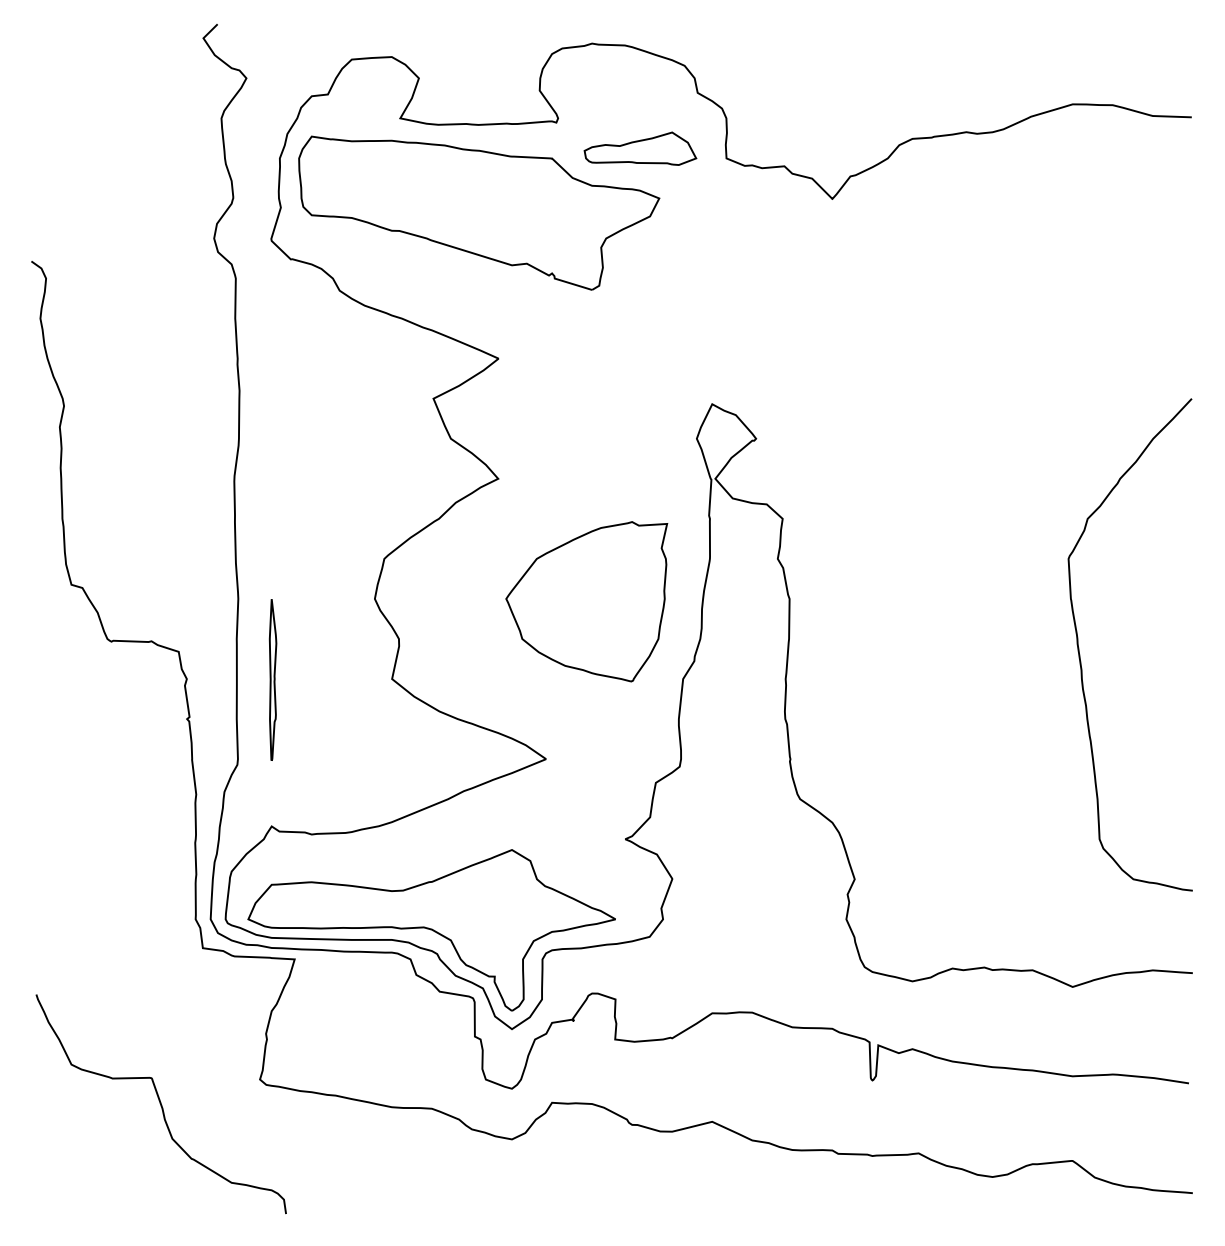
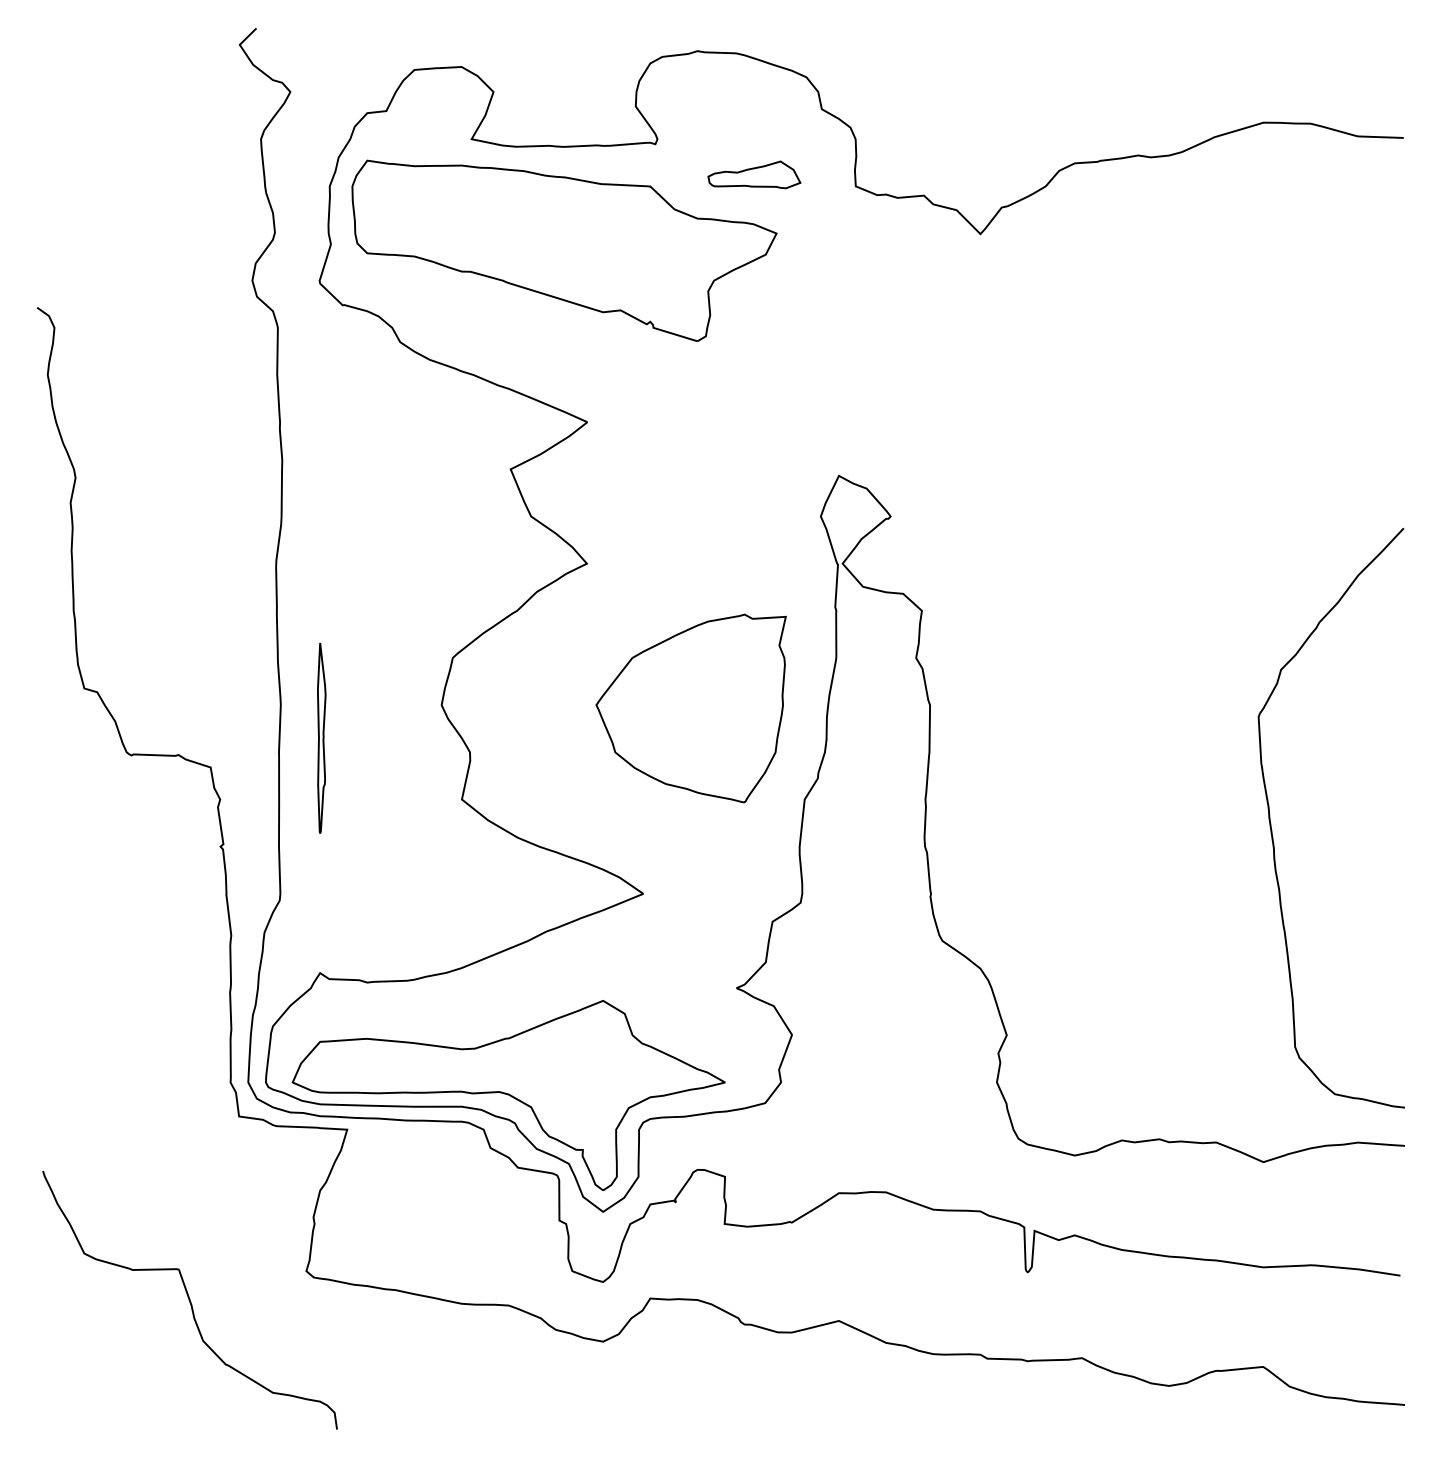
part: (640, 148) -> (754, 174), size x0.7
curve: (1080, 654) -> (1272, 829), moved
part: (272, 679) -> (321, 737), moved

